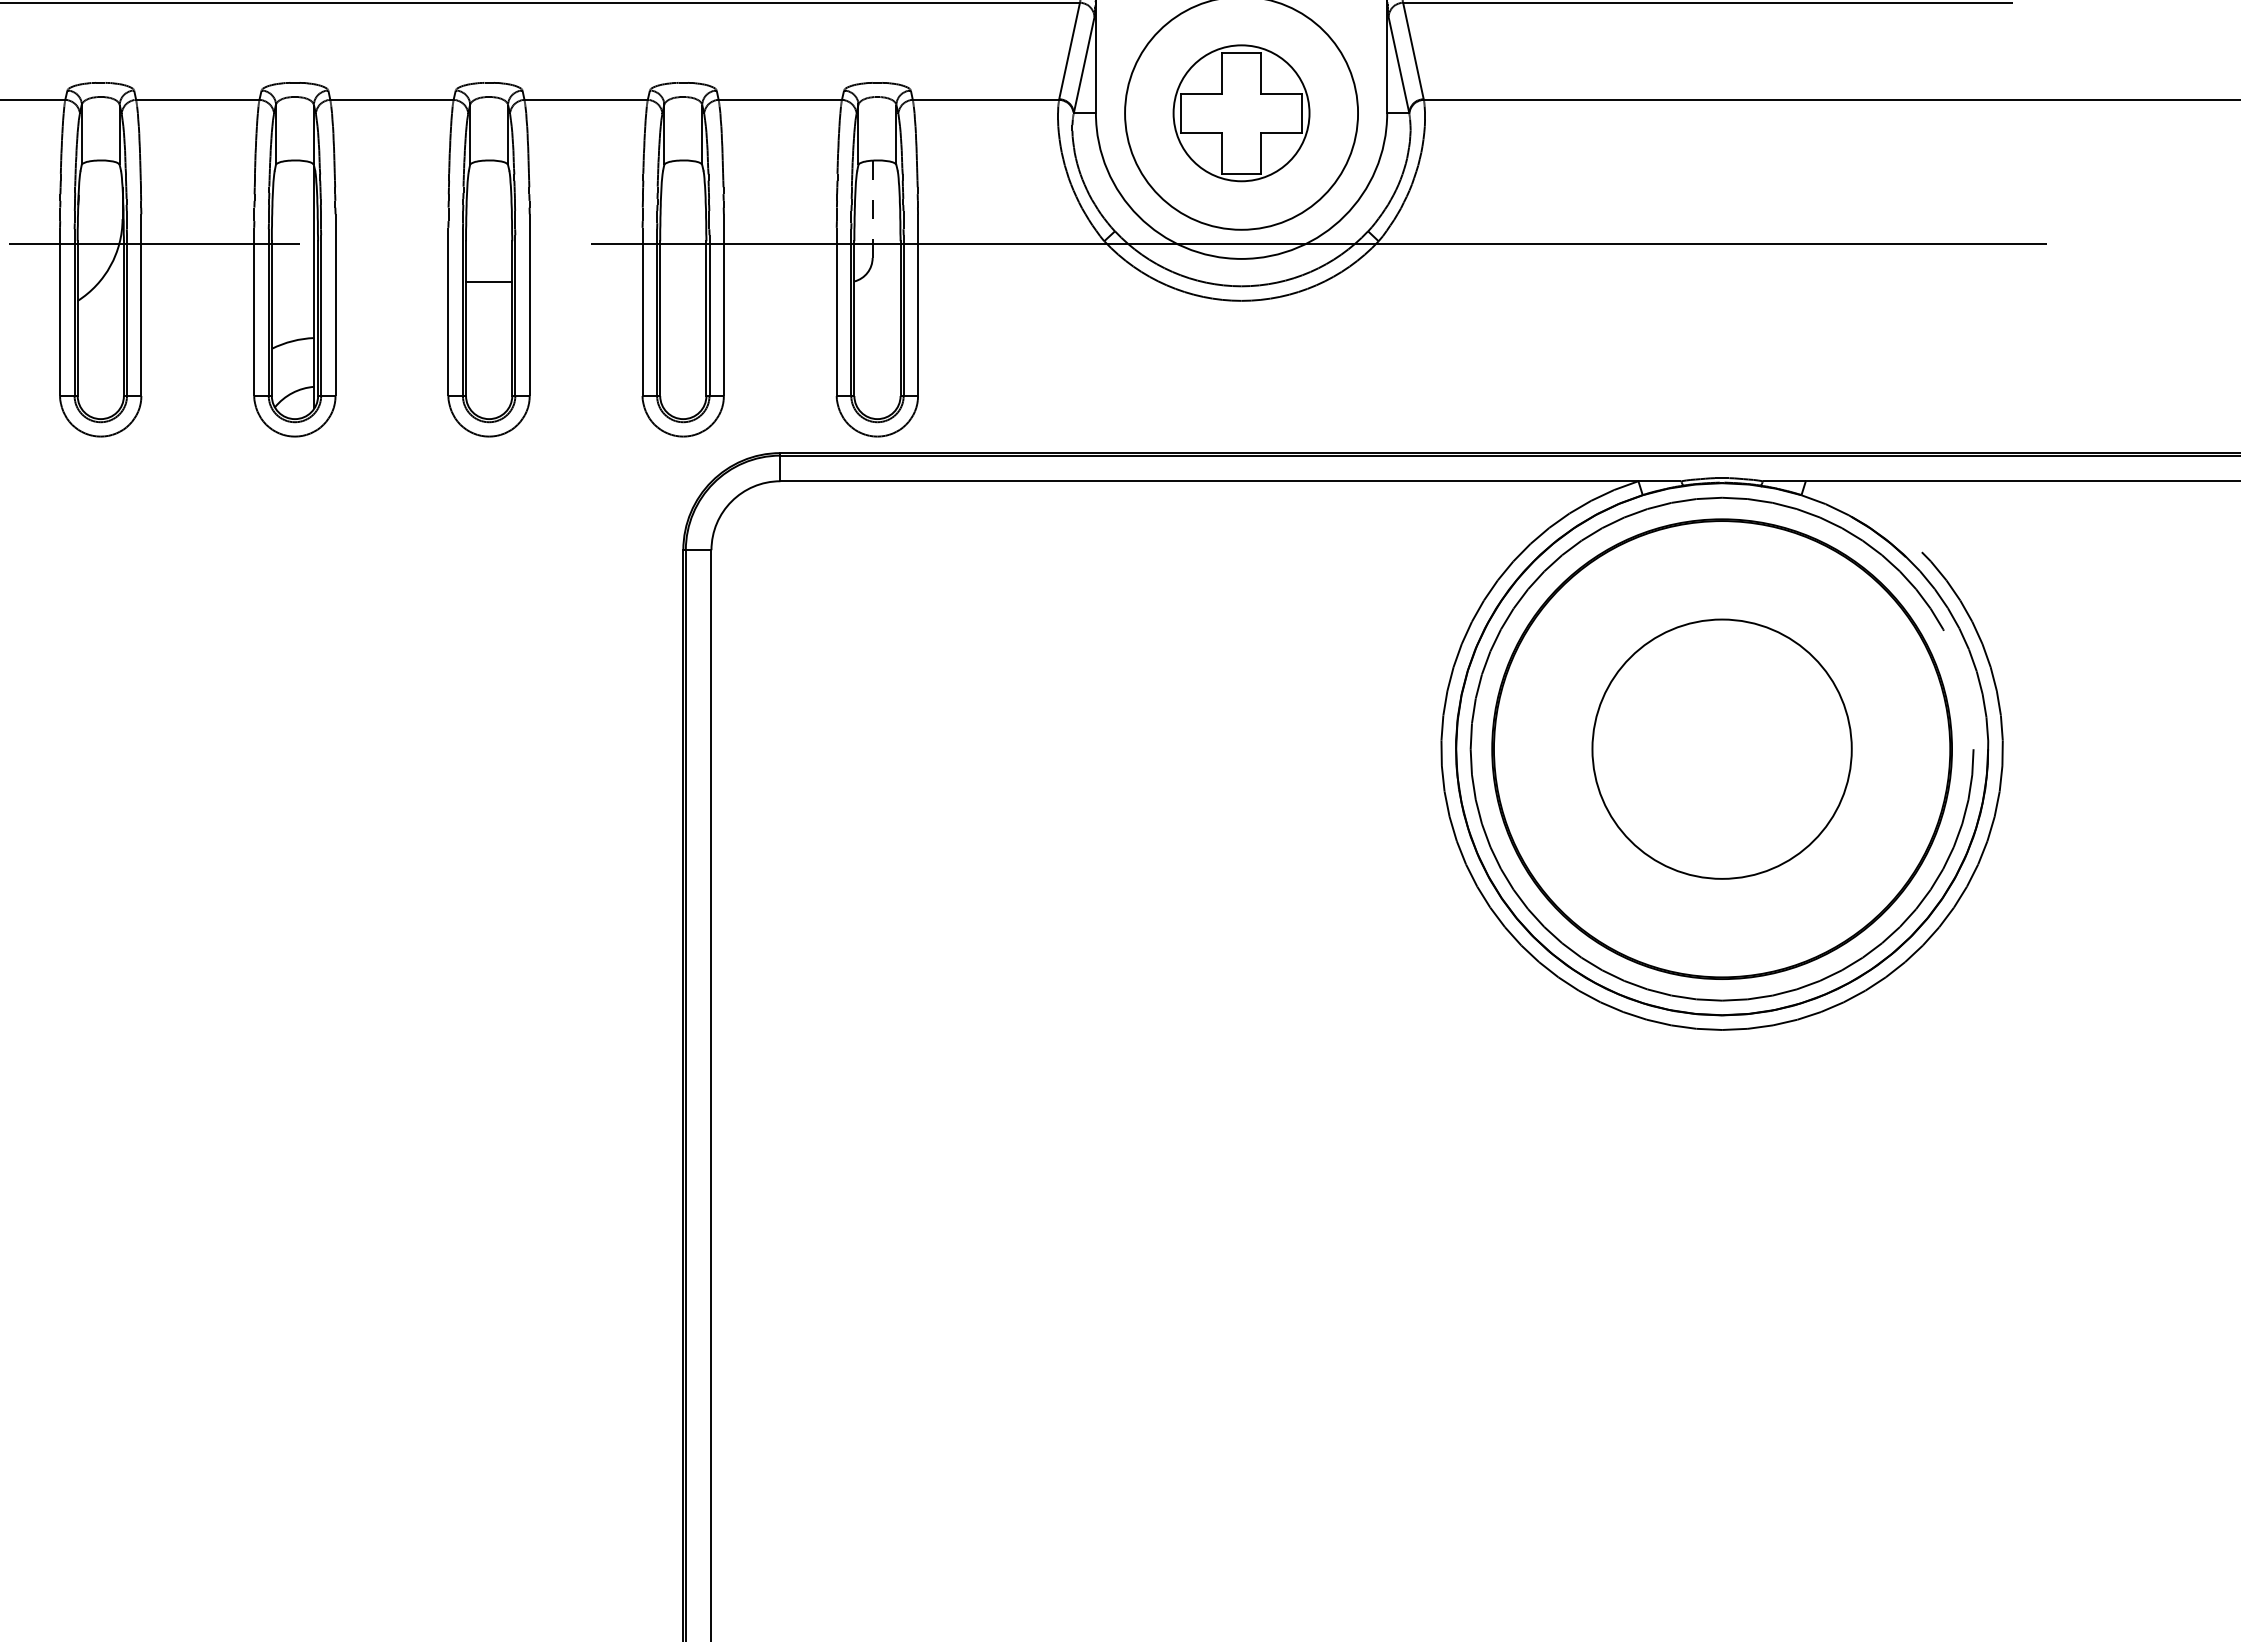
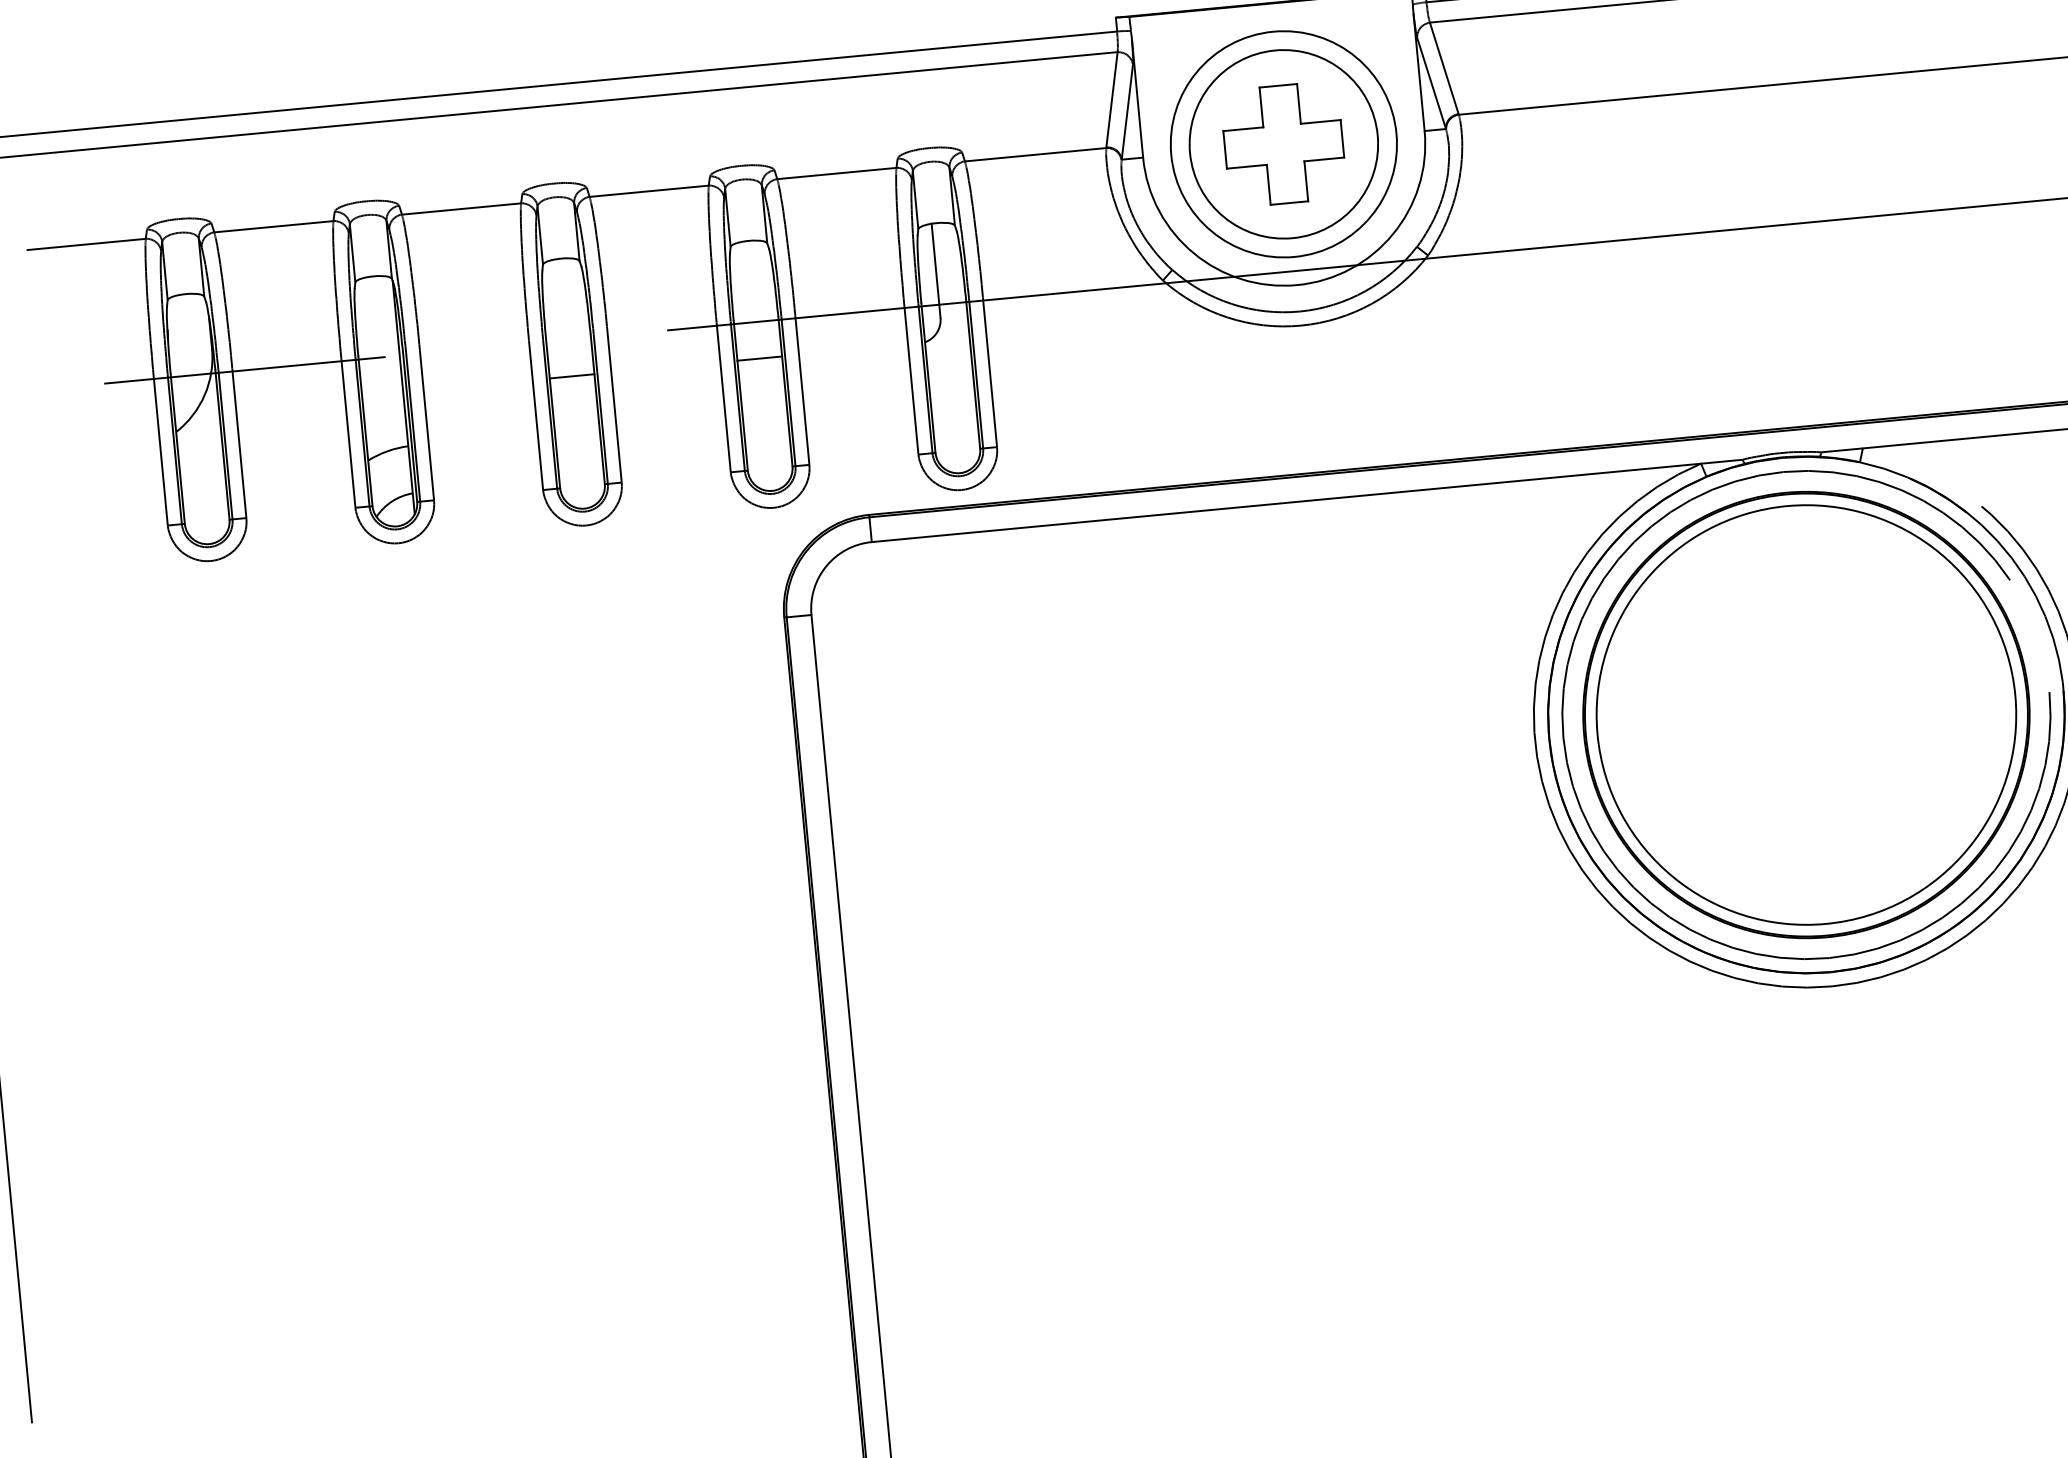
circle: (1241, 113) -> (1283, 144), size x1.43
line: (872, 209) -> (935, 271), dashed -> solid
line: (683, 282) -> (759, 358), added
circle: (1722, 749) -> (1806, 715), size x1.67

